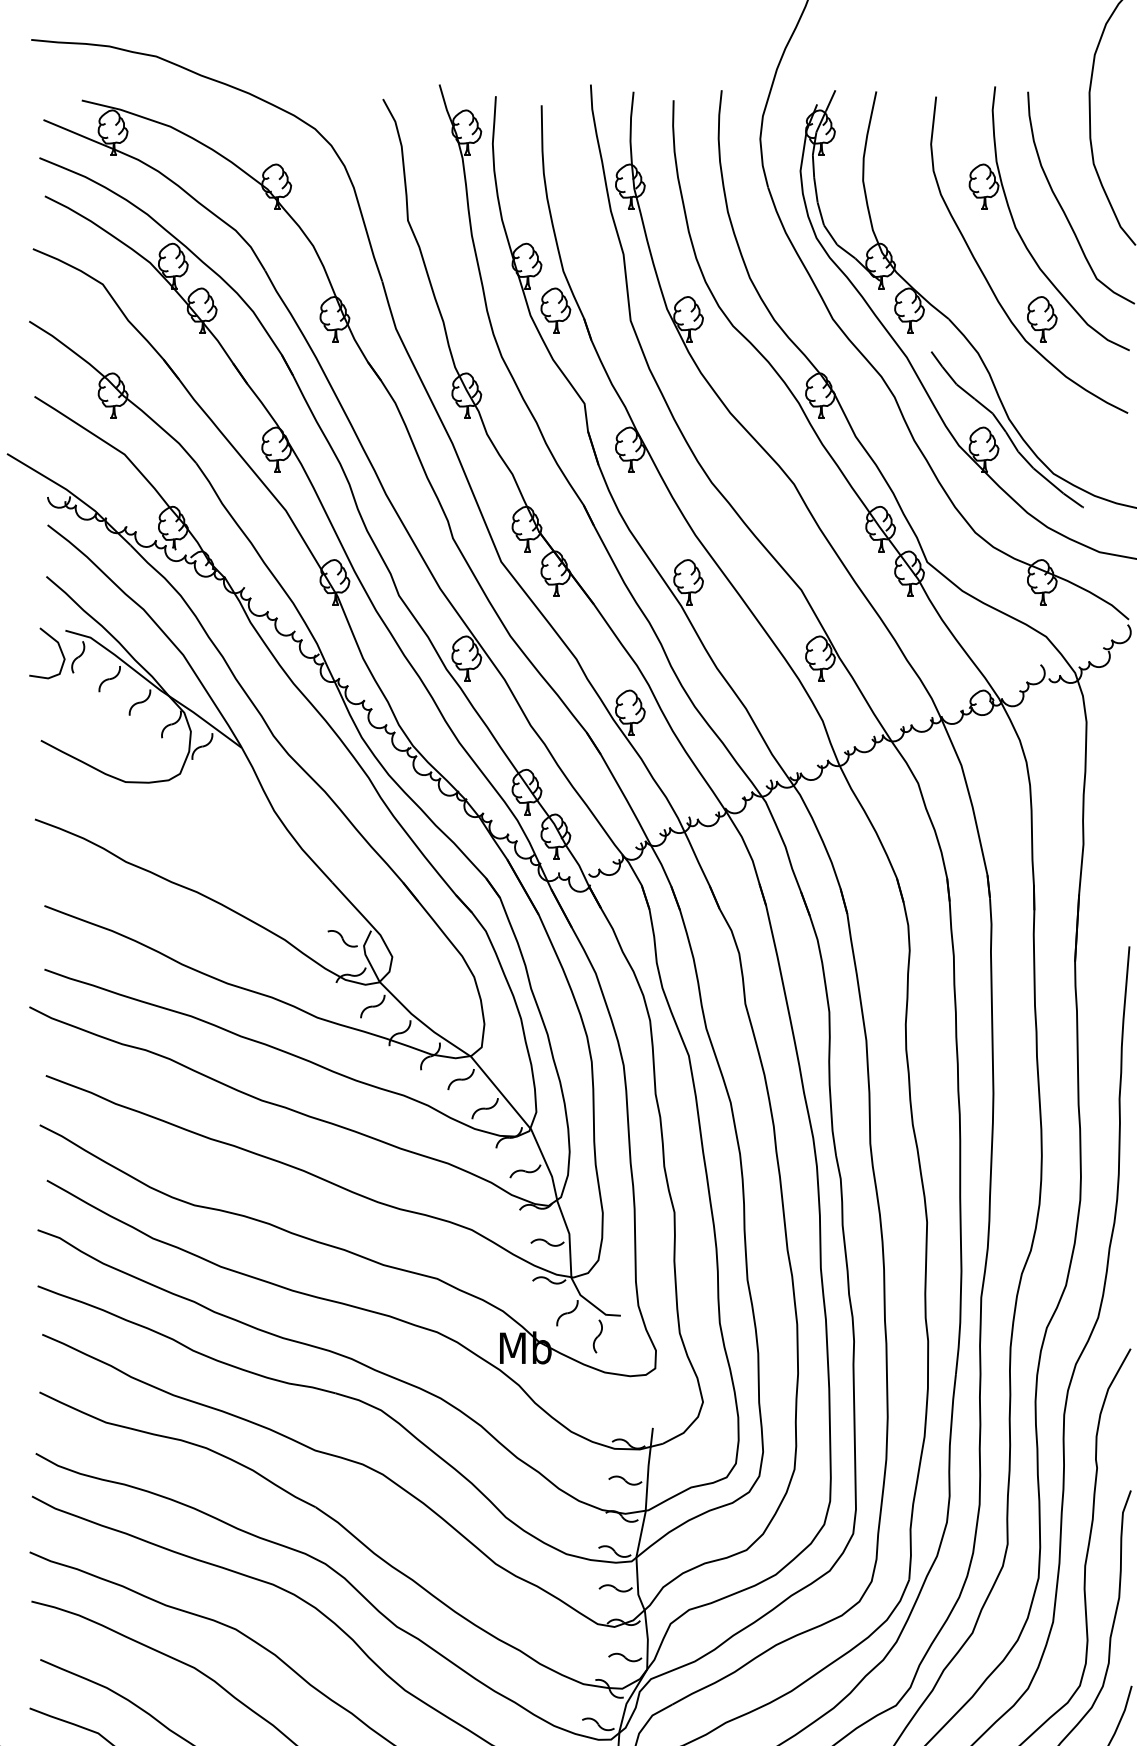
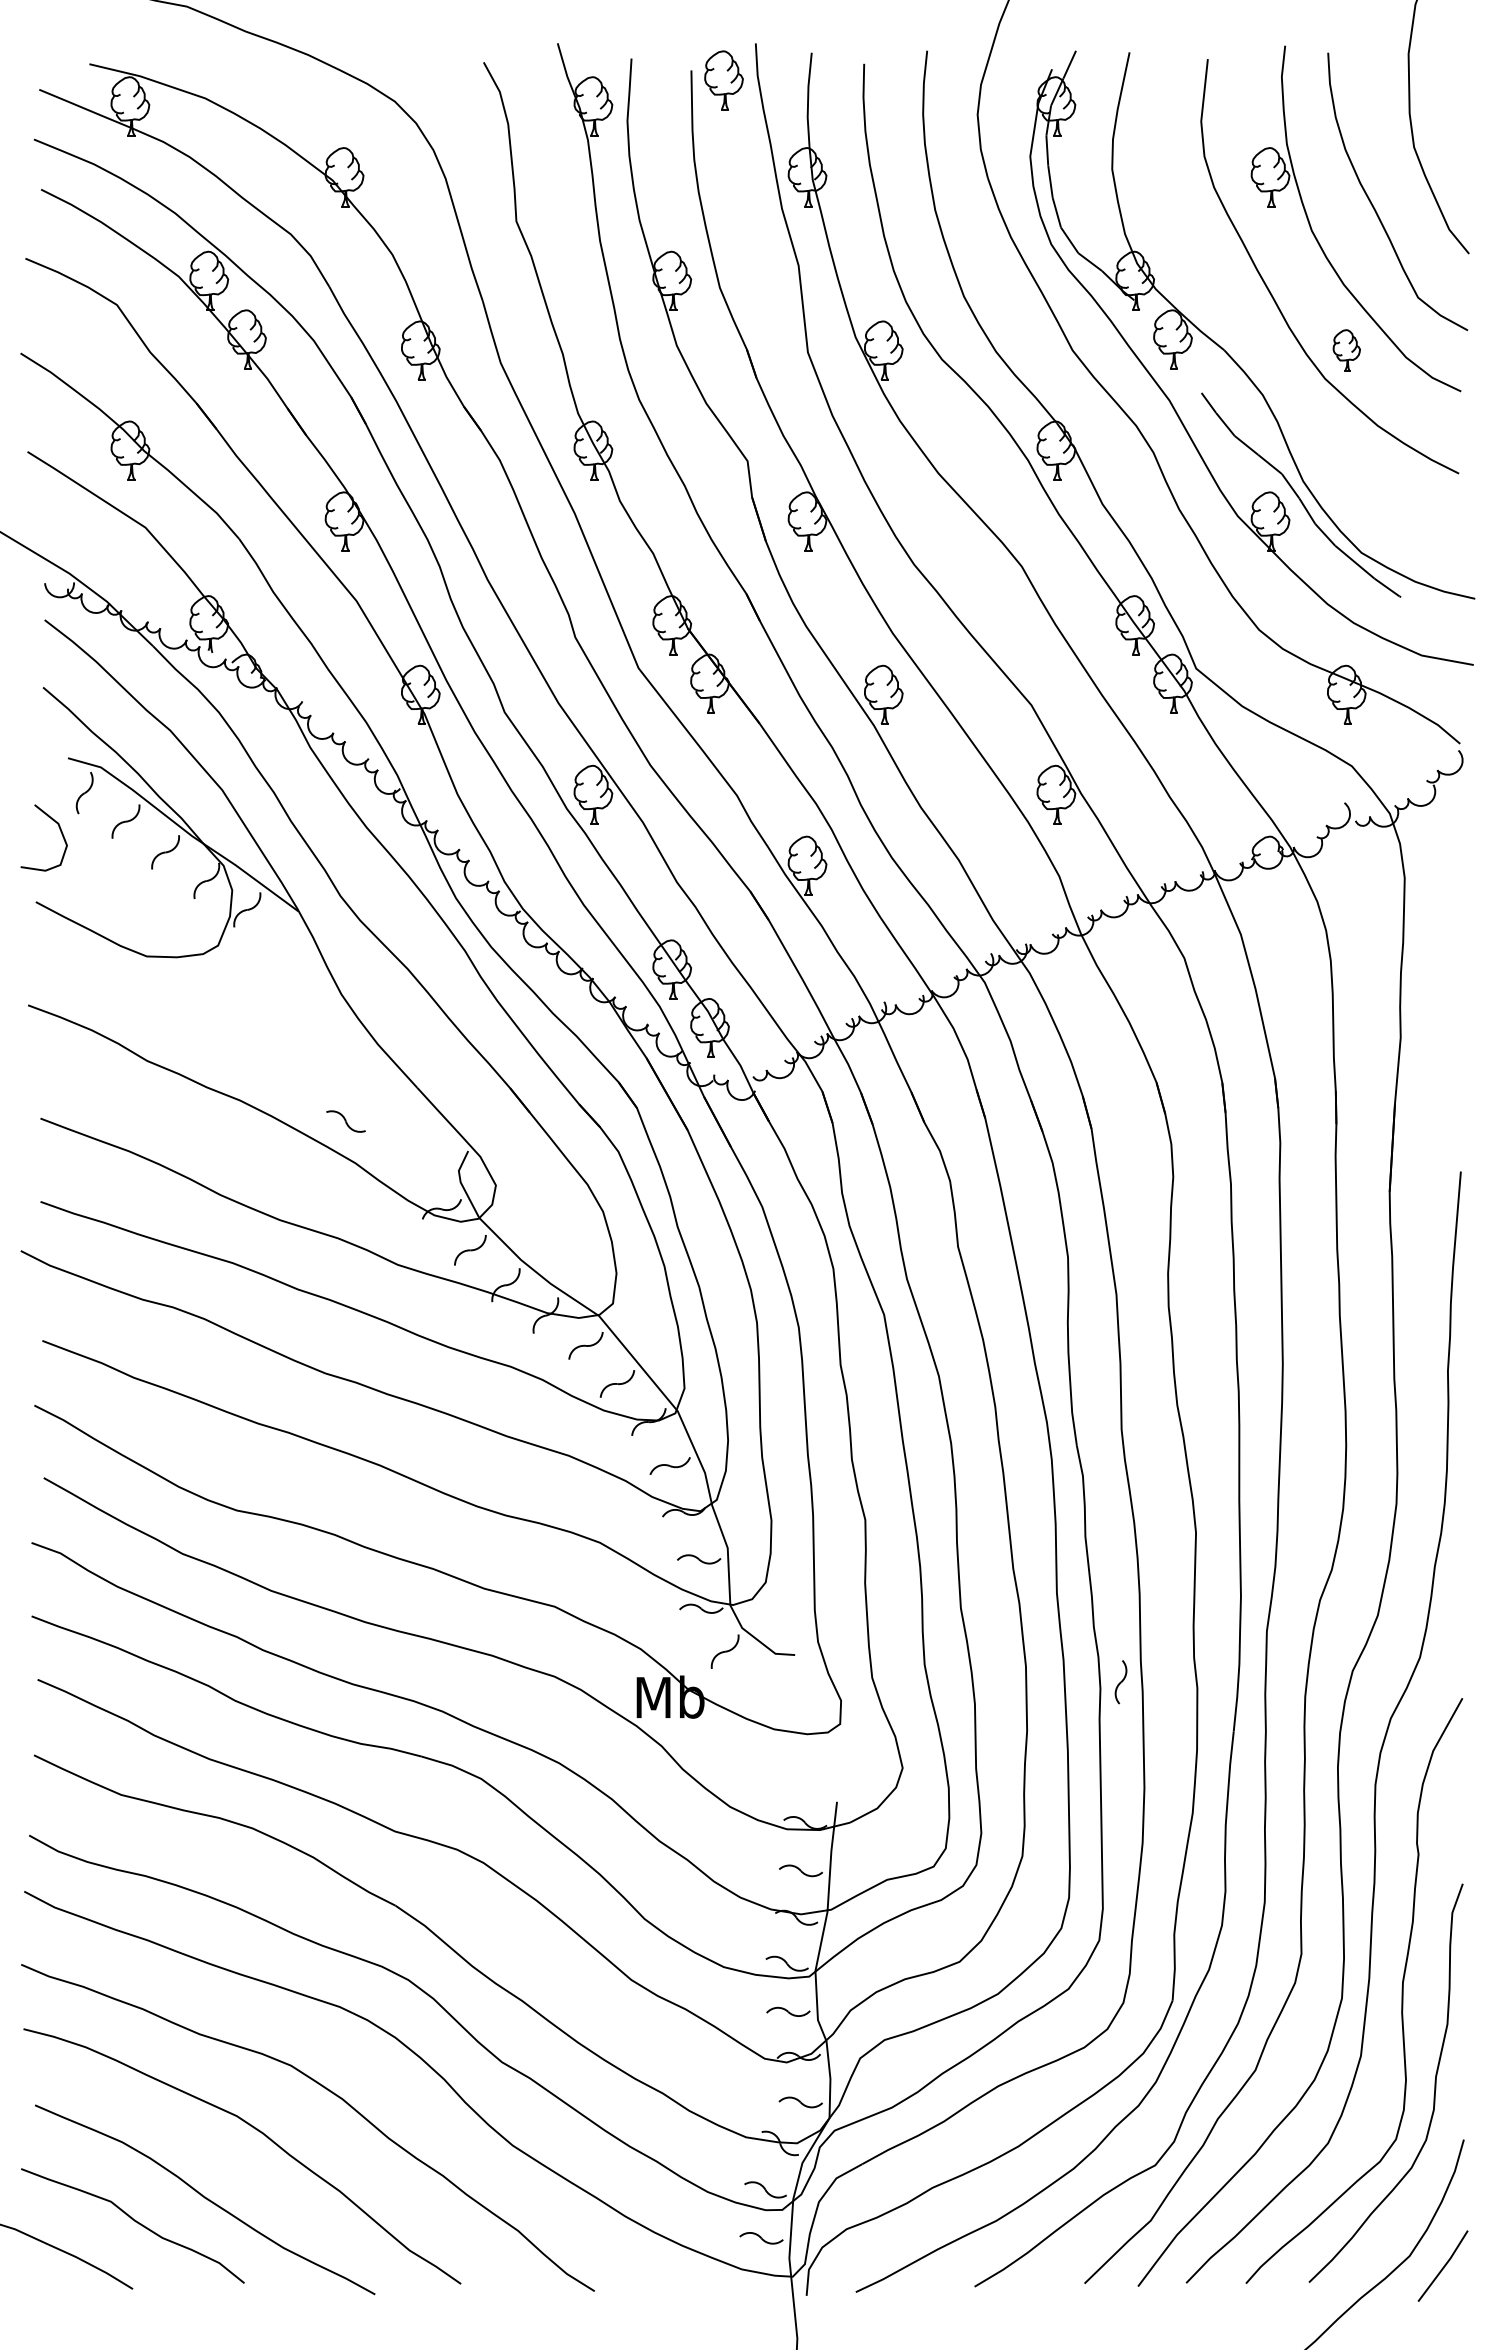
part: (555, 310) -> (723, 80), moved
part: (1042, 319) -> (1346, 350), size x0.7
curve: (59, 649) -> (60, 832), moved
part: (342, 938) -> (345, 1121), moved
part: (597, 1336) -> (1120, 1682), moved

